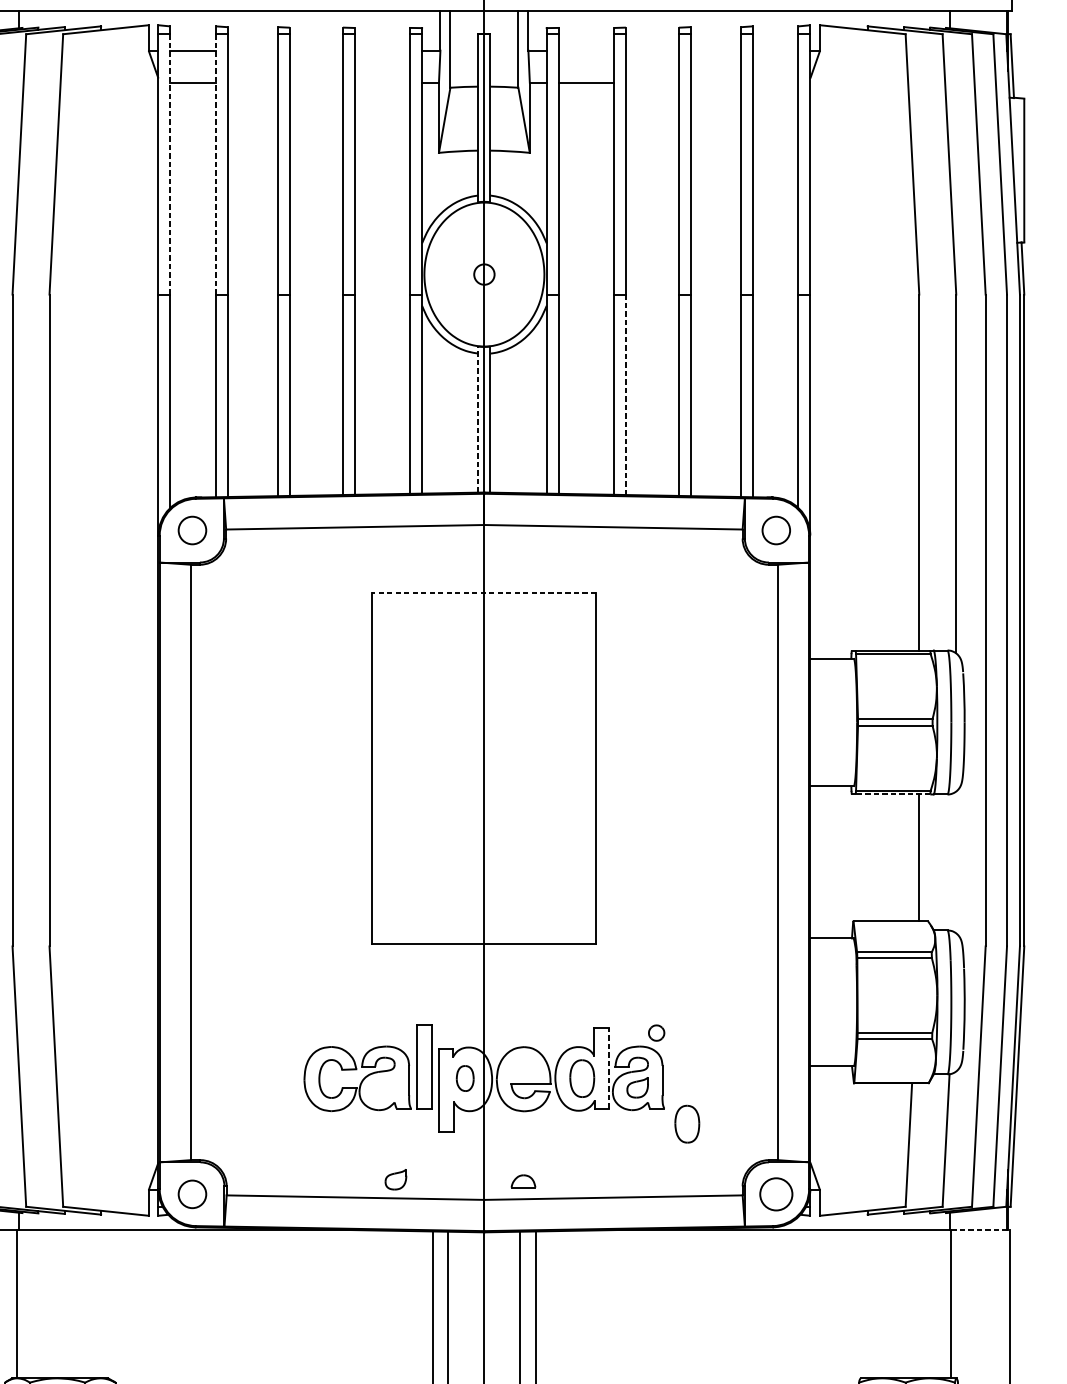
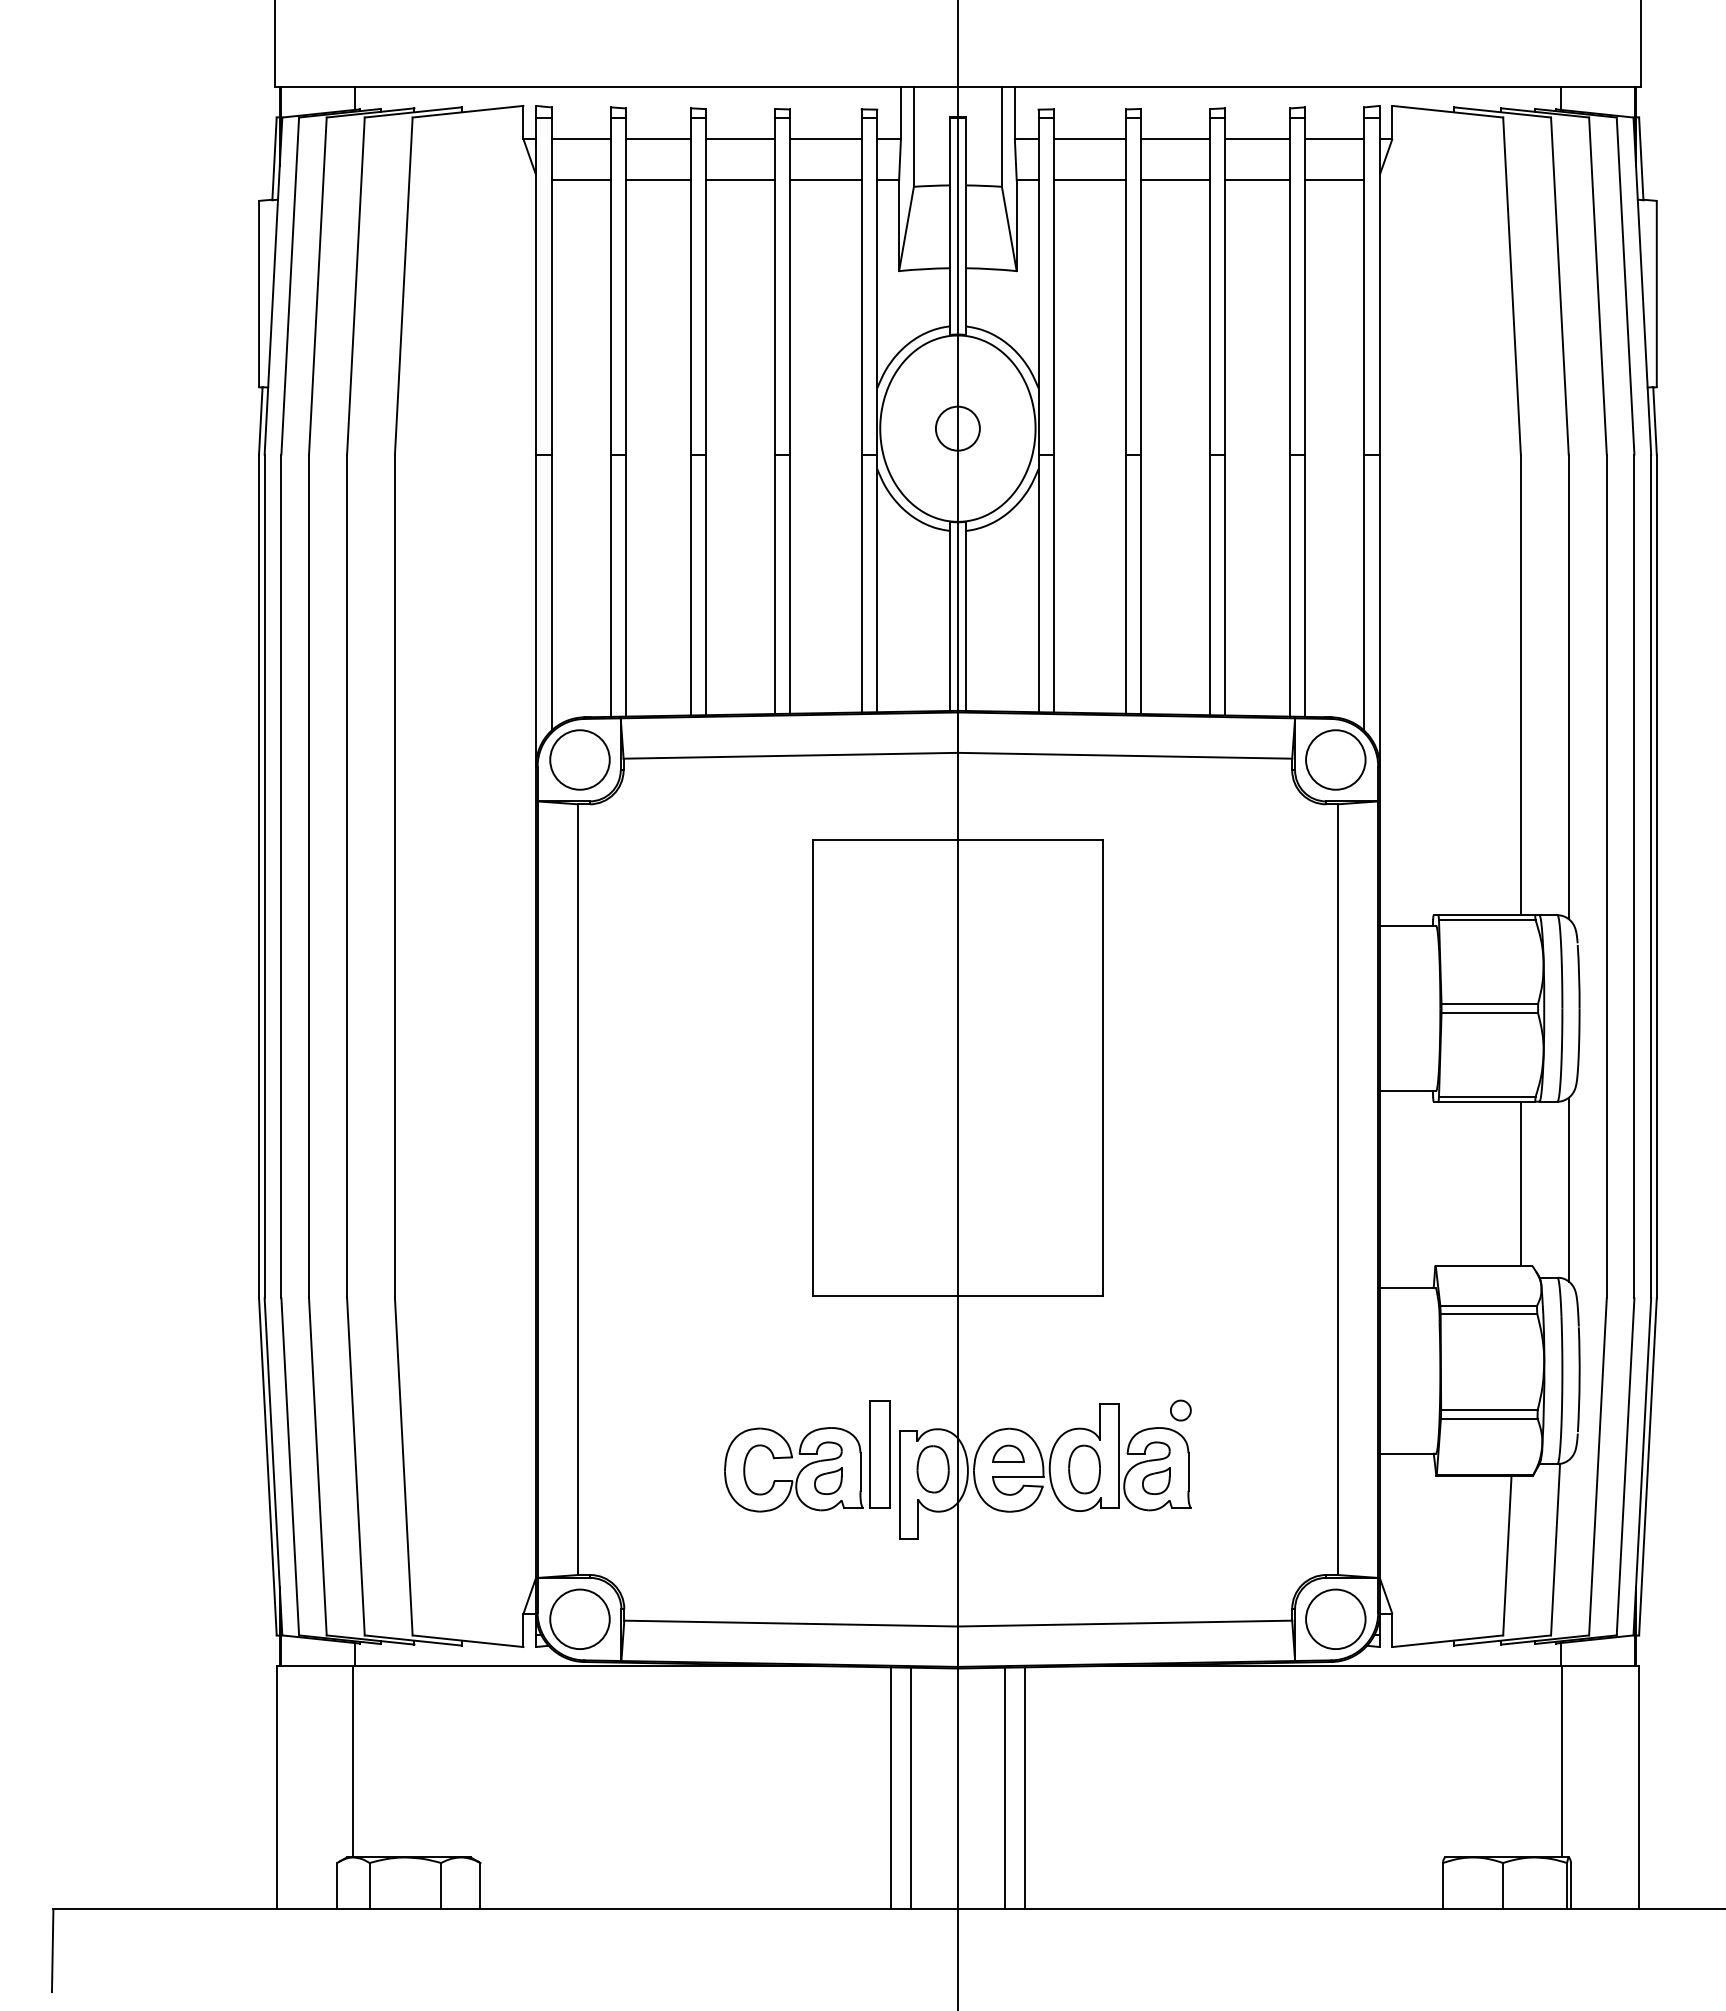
line: (253, 50) -> (658, 138), added
line: (316, 50) -> (740, 138), added
line: (382, 50) -> (825, 138), added
line: (586, 50) -> (1089, 138), added
line: (652, 50) -> (1175, 138), added
line: (715, 50) -> (1257, 138), added
line: (775, 50) -> (1334, 138), added
line: (253, 82) -> (658, 180), added
line: (316, 82) -> (740, 180), added
line: (382, 82) -> (825, 180), added
line: (652, 82) -> (1175, 180), added
line: (715, 82) -> (1257, 180), added
line: (775, 82) -> (1334, 180), added
line: (170, 164) -> (551, 286), dashed -> solid
line: (216, 164) -> (610, 286), dashed -> solid
circle: (484, 274) -> (957, 428), size x1.67
line: (626, 394) -> (1141, 584), dashed -> solid
line: (478, 419) -> (950, 616), dashed -> solid
circle: (192, 530) -> (579, 759), size x1.67
circle: (776, 530) -> (1335, 759), size x1.67
line: (484, 592) -> (957, 840), dashed -> solid
line: (892, 794) -> (1486, 1101), dashed -> solid
line: (956, 862) -> (1568, 1189), added
line: (608, 1068) -> (1118, 1456), dashed -> solid
part: (464, 1078) -> (932, 1469), size x1.43
part: (687, 1124) -> (1220, 1528), removed
part: (396, 1179) -> (828, 1480), moved
part: (523, 1181) -> (1008, 1453), moved
circle: (192, 1194) -> (579, 1619), size x1.67
circle: (776, 1194) -> (1335, 1619), size x1.43
line: (981, 1230) -> (1601, 1665), dashed -> solid

